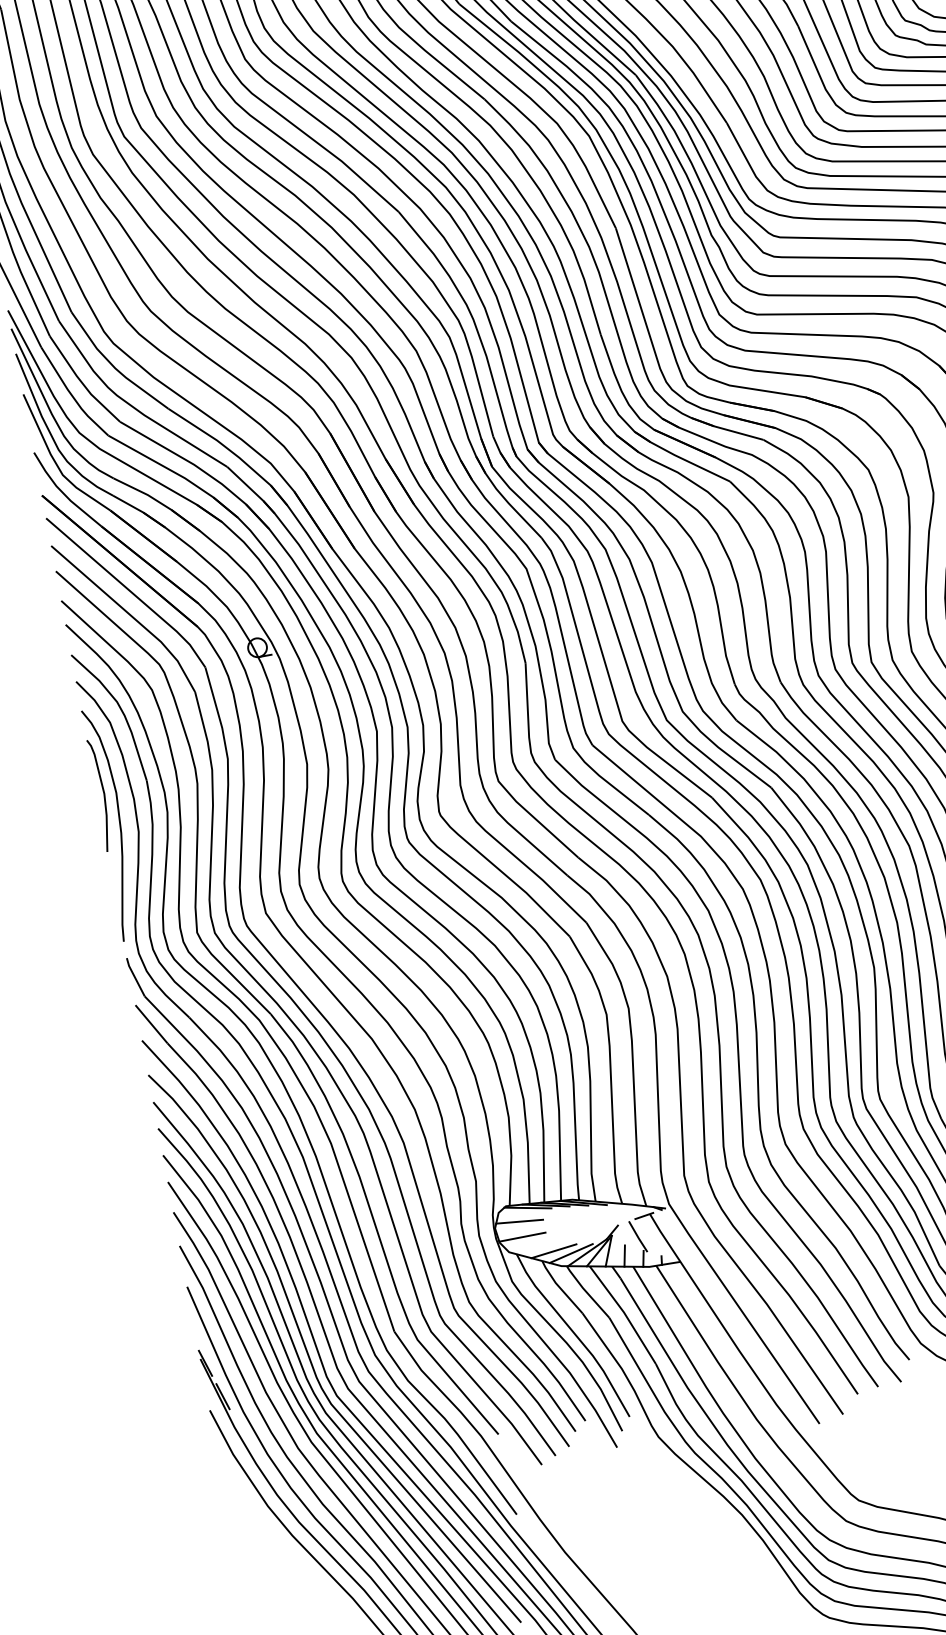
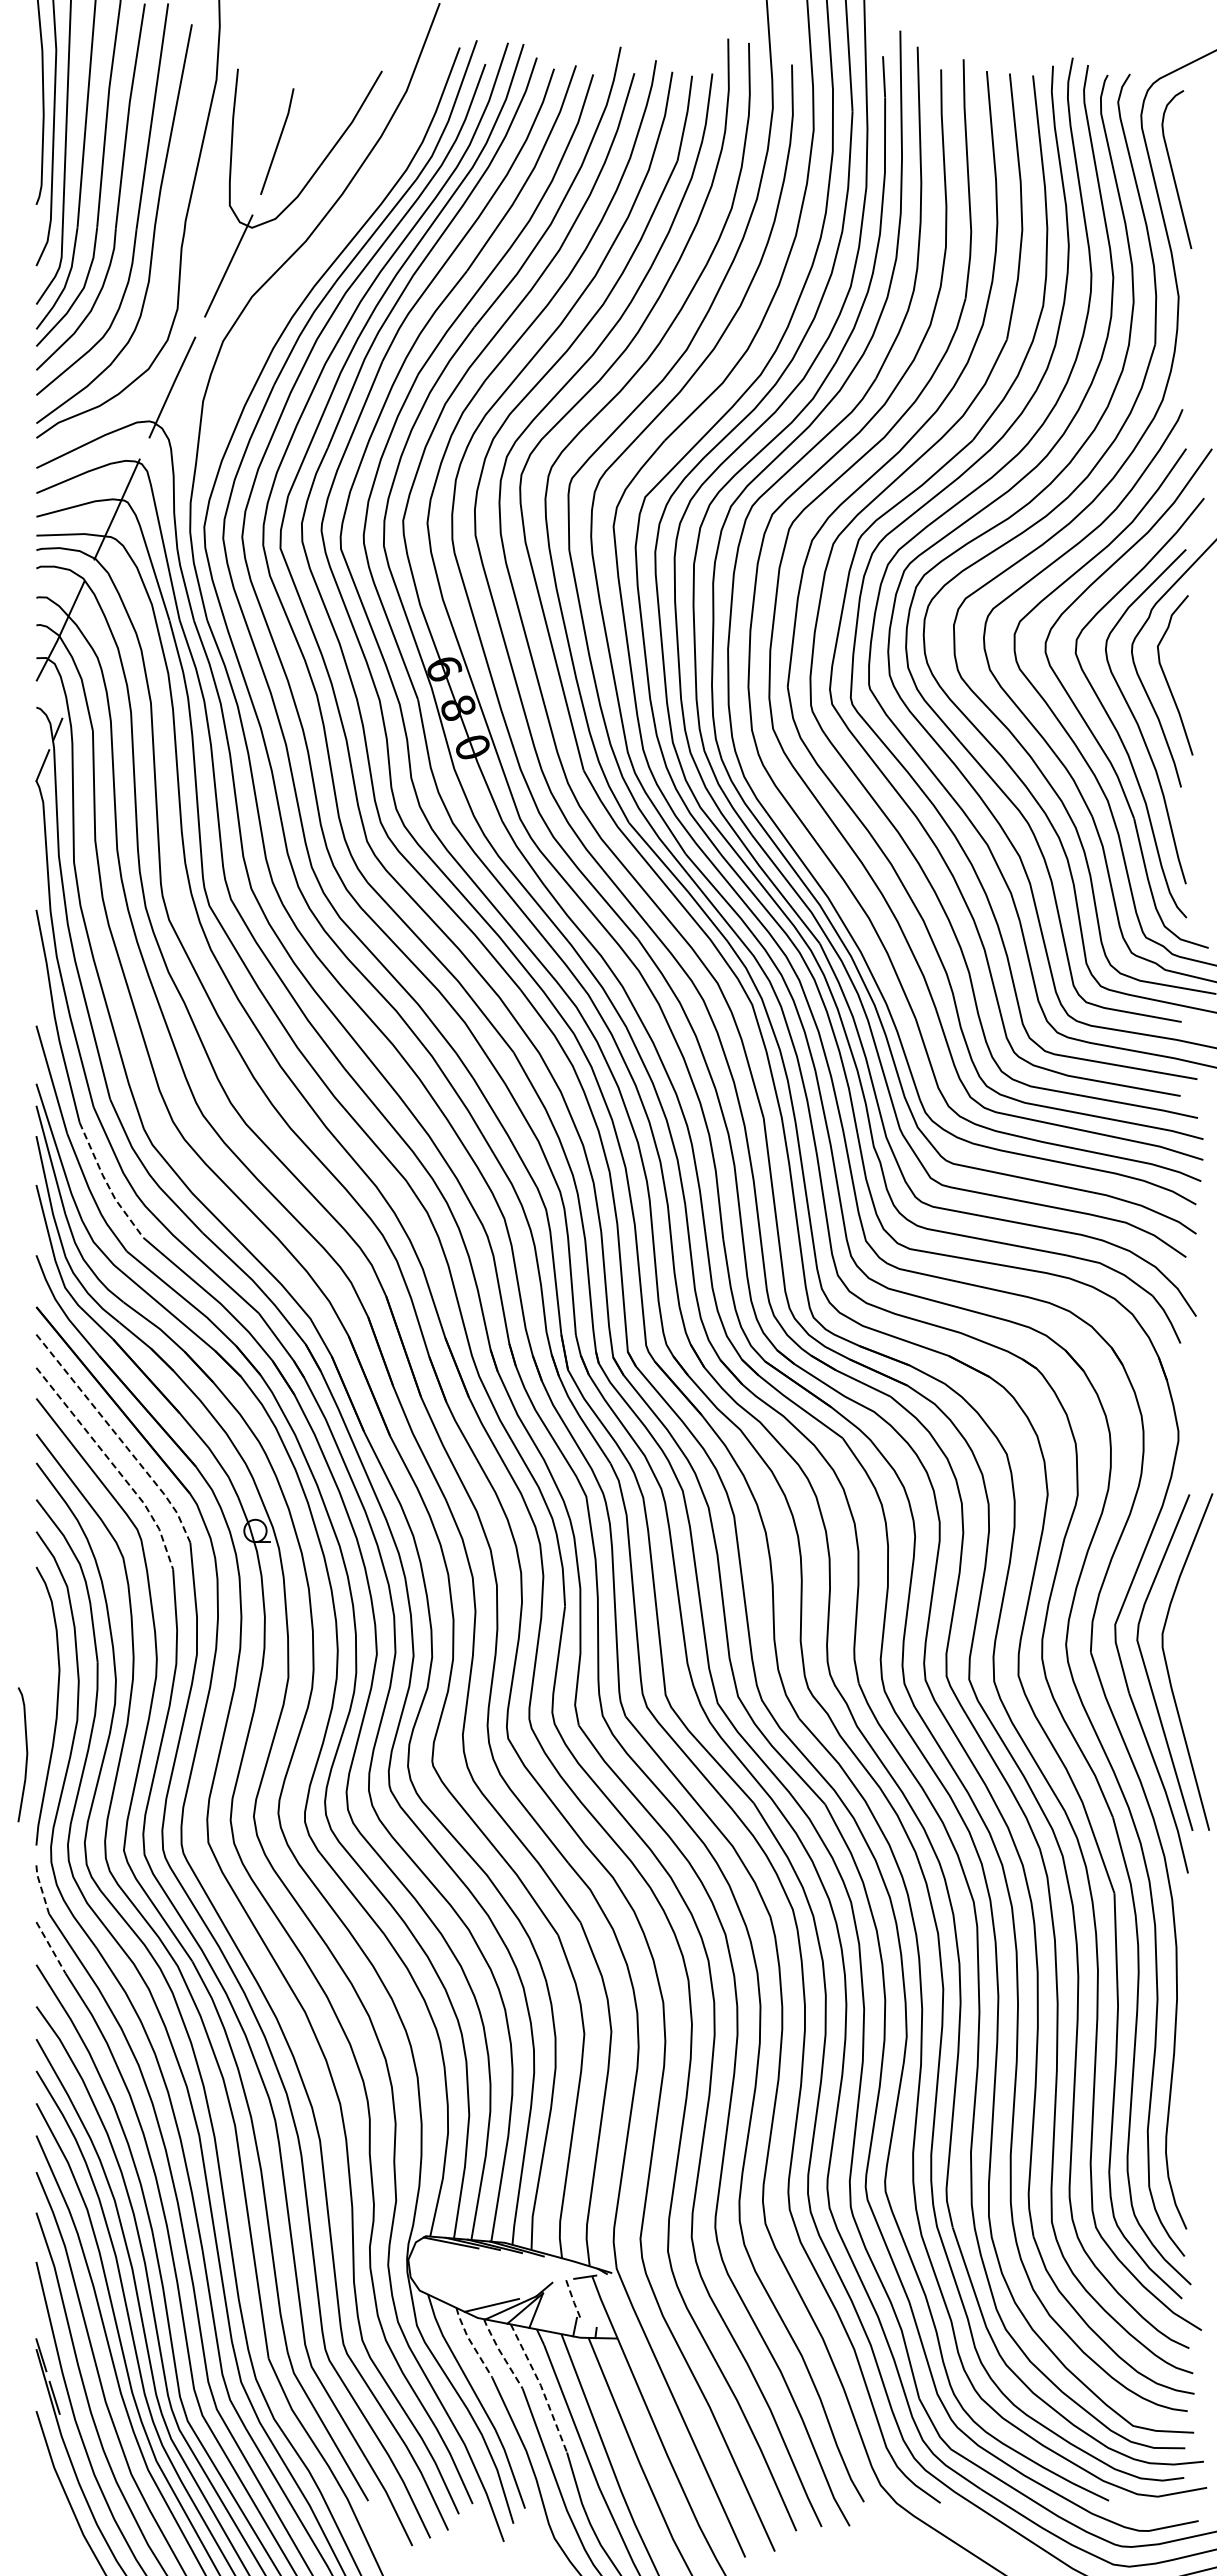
line: (81, 381) -> (106, 1182), solid -> dashed
line: (129, 591) -> (118, 1437), solid -> dashed
line: (129, 615) -> (113, 1465), solid -> dashed
curve: (103, 794) -> (26, 1754), moved
line: (134, 977) -> (41, 1889), solid -> dashed
line: (151, 1023) -> (51, 1947), solid -> dashed
line: (519, 1221) -> (438, 2256), removed
line: (522, 1236) -> (438, 2275), removed
line: (638, 1237) -> (573, 2300), solid -> dashed
line: (553, 1250) -> (471, 2298), removed
line: (624, 1255) -> (553, 2319), removed
line: (560, 1288) -> (471, 2343), solid -> dashed
line: (586, 1292) -> (501, 2354), solid -> dashed
line: (624, 1314) -> (541, 2387), solid -> dashed

